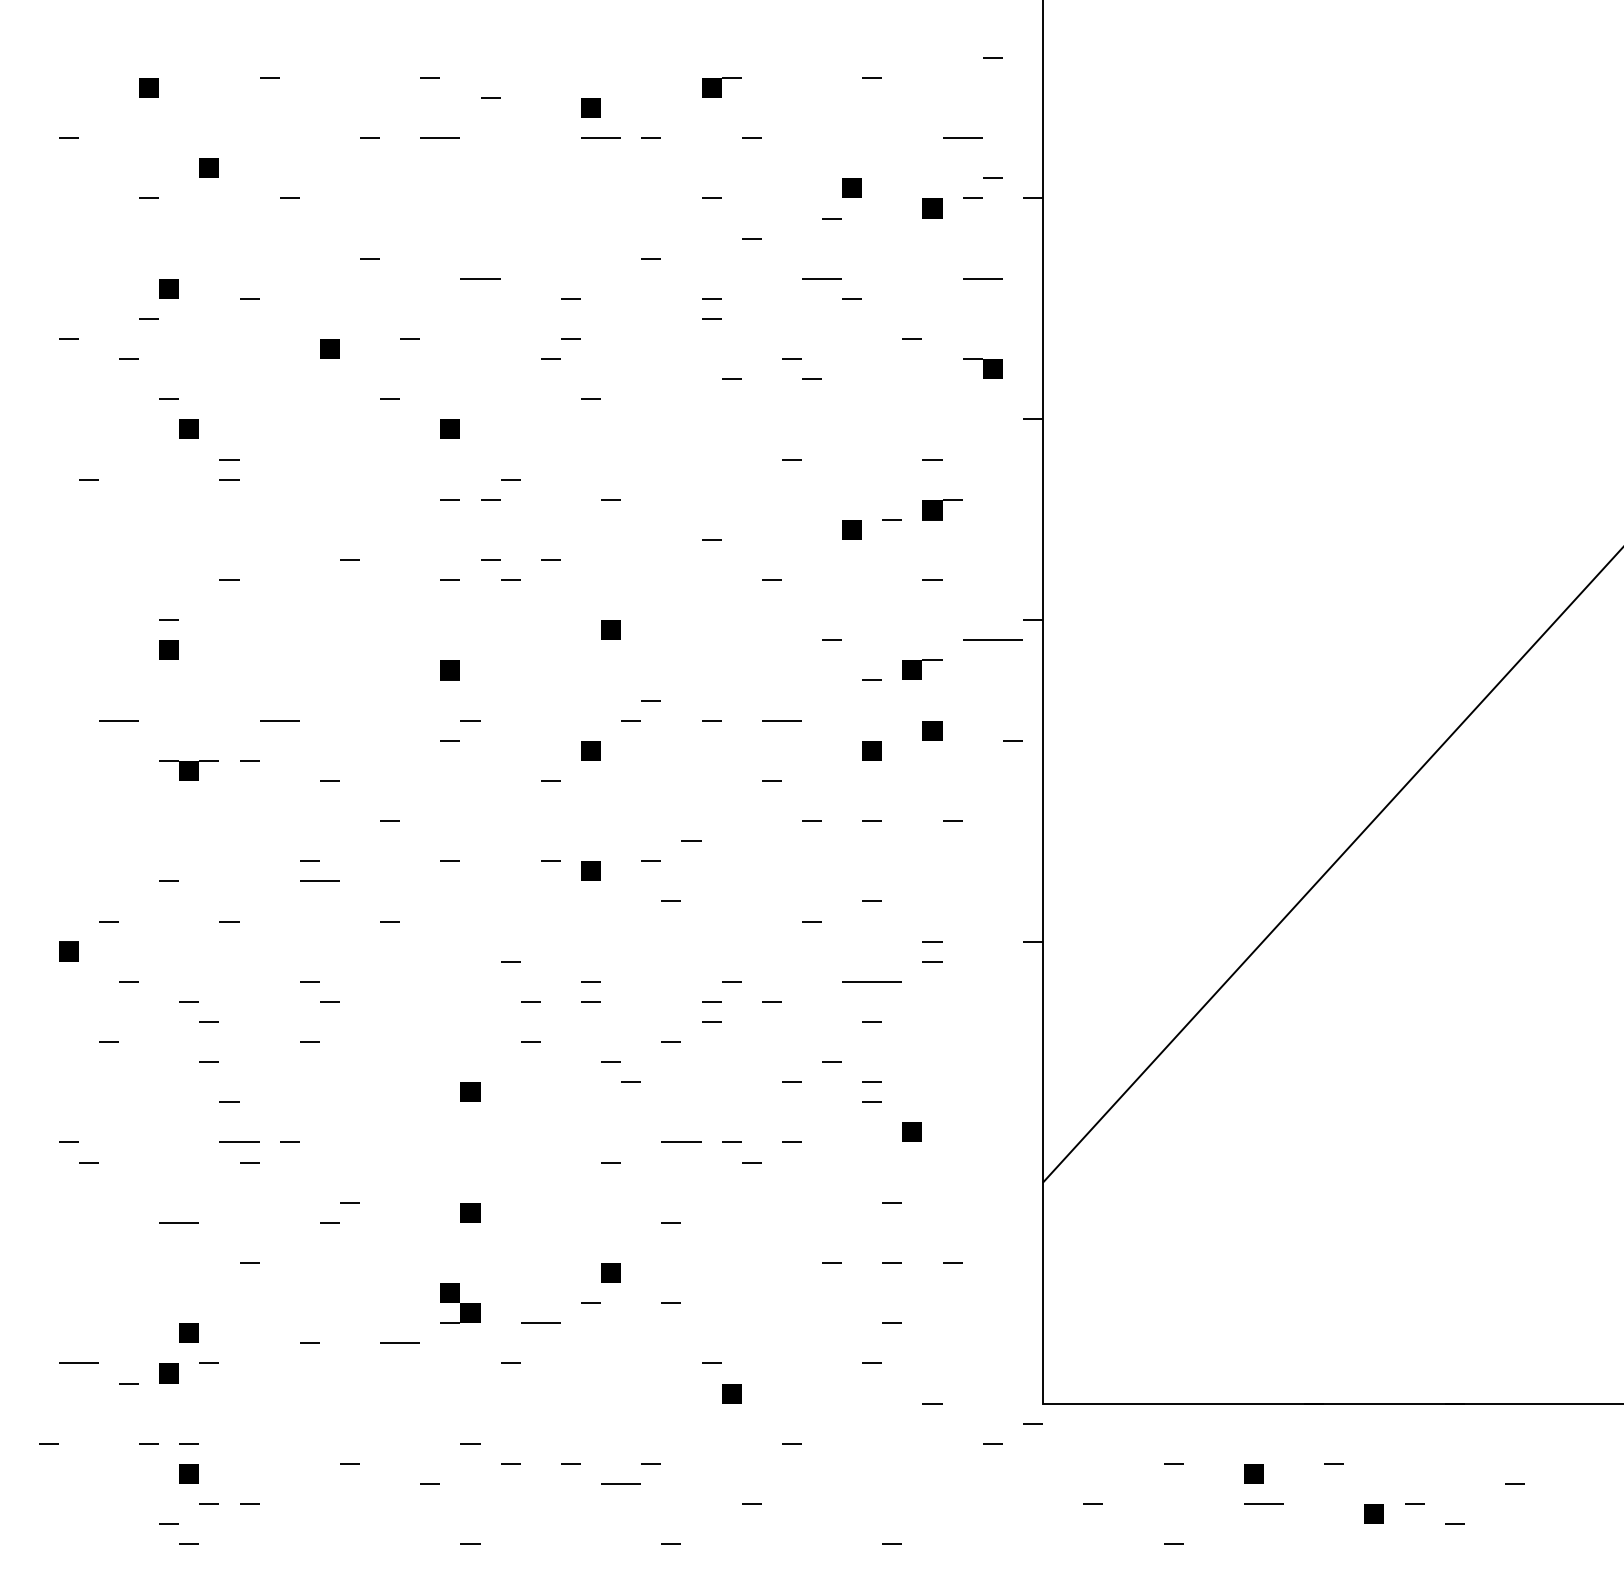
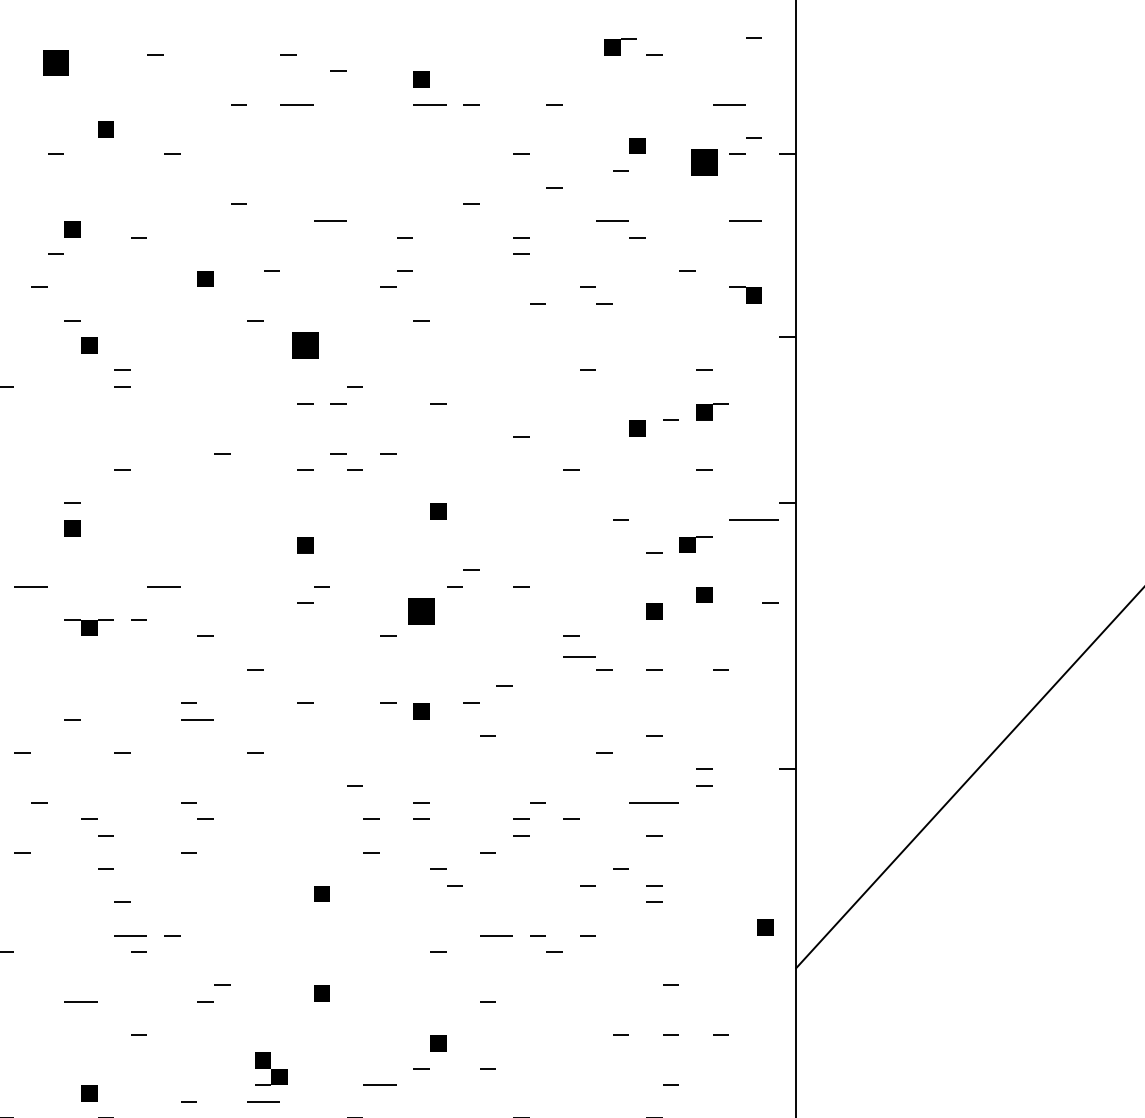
part: (148, 87) -> (55, 62), size x1.6
part: (721, 87) -> (620, 46), moved
part: (932, 208) -> (704, 162), size x1.6
part: (449, 428) -> (304, 344), size x1.6
line: (781, 720) -> (579, 656), moved
part: (590, 750) -> (421, 611), size x1.6
part: (911, 1131) -> (764, 926), moved
part: (460, 1303) -> (271, 1068), moved

